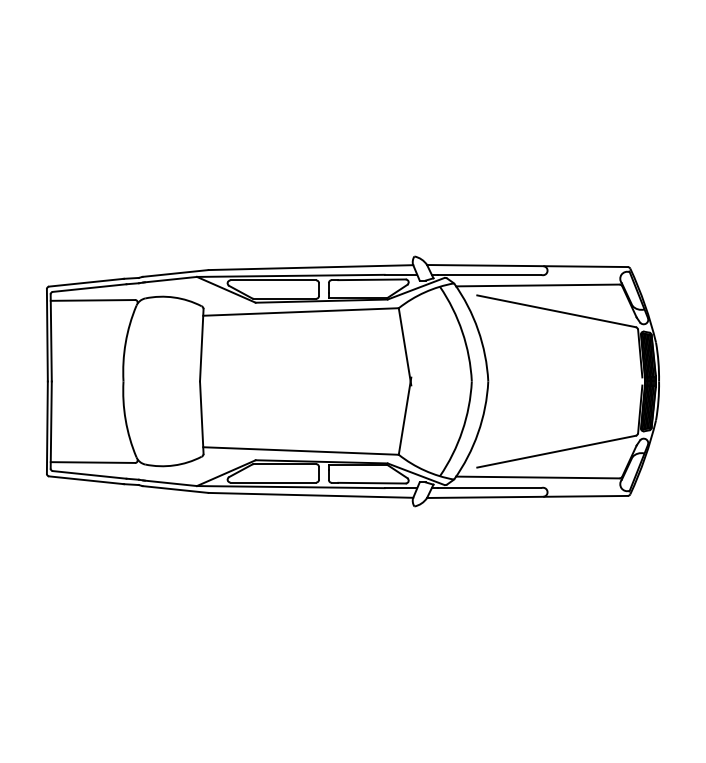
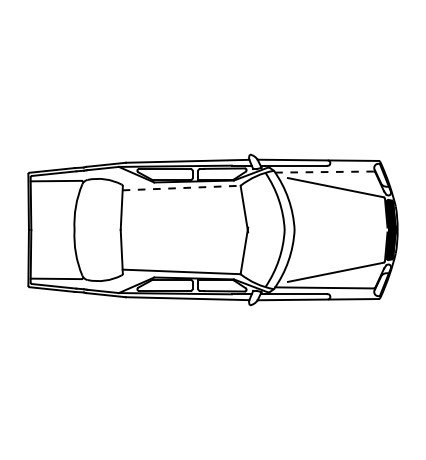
line: (539, 286) -> (325, 172), solid -> dashed
line: (302, 312) -> (182, 188), solid -> dashed

